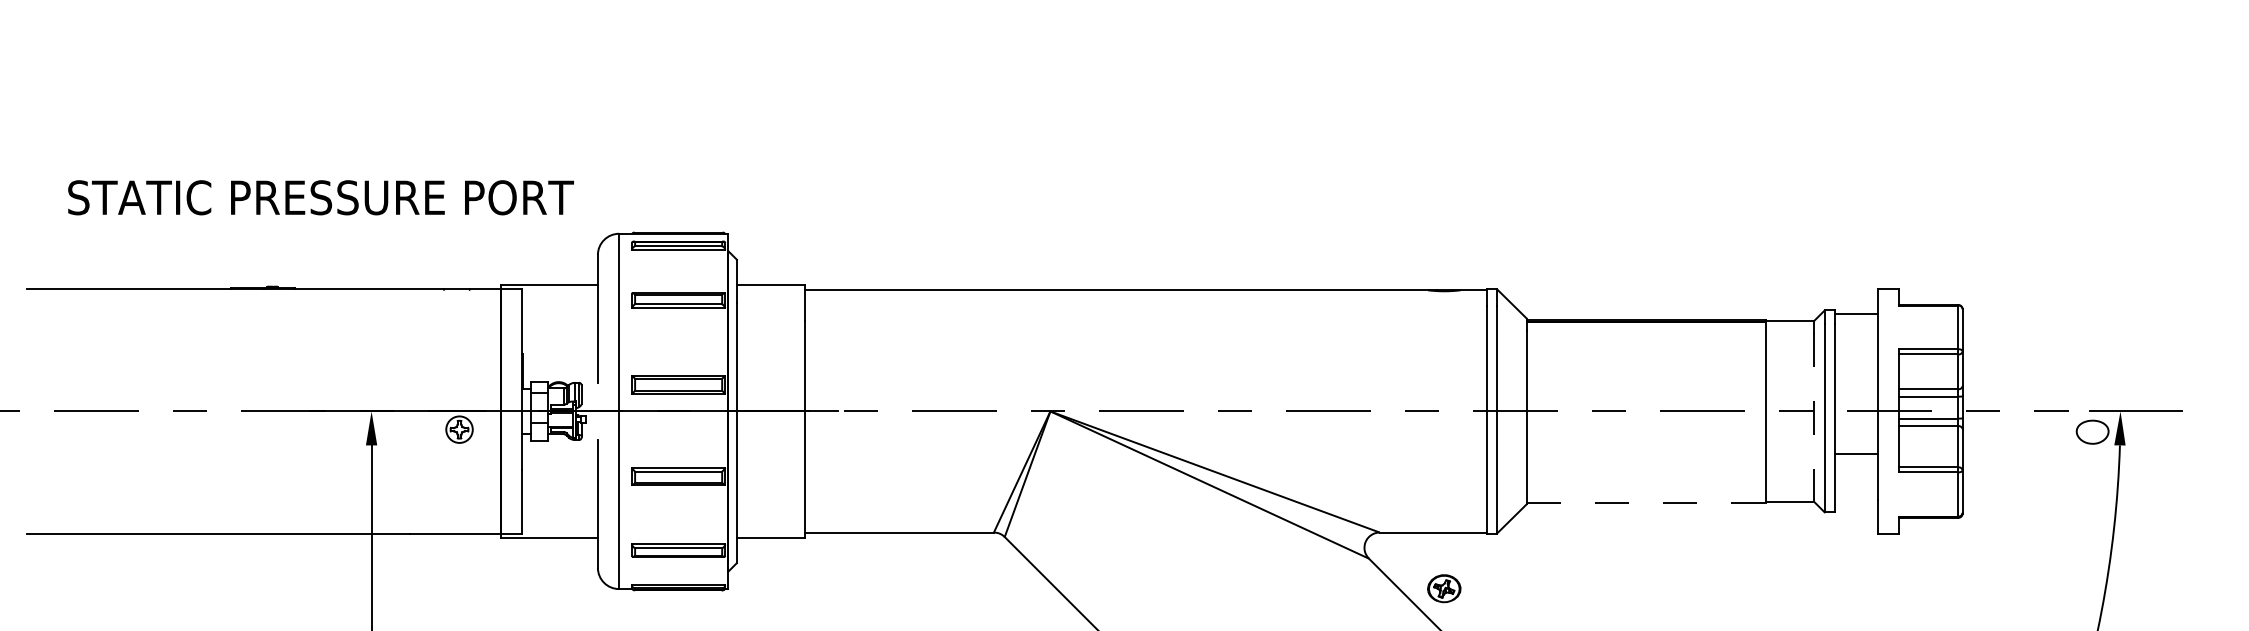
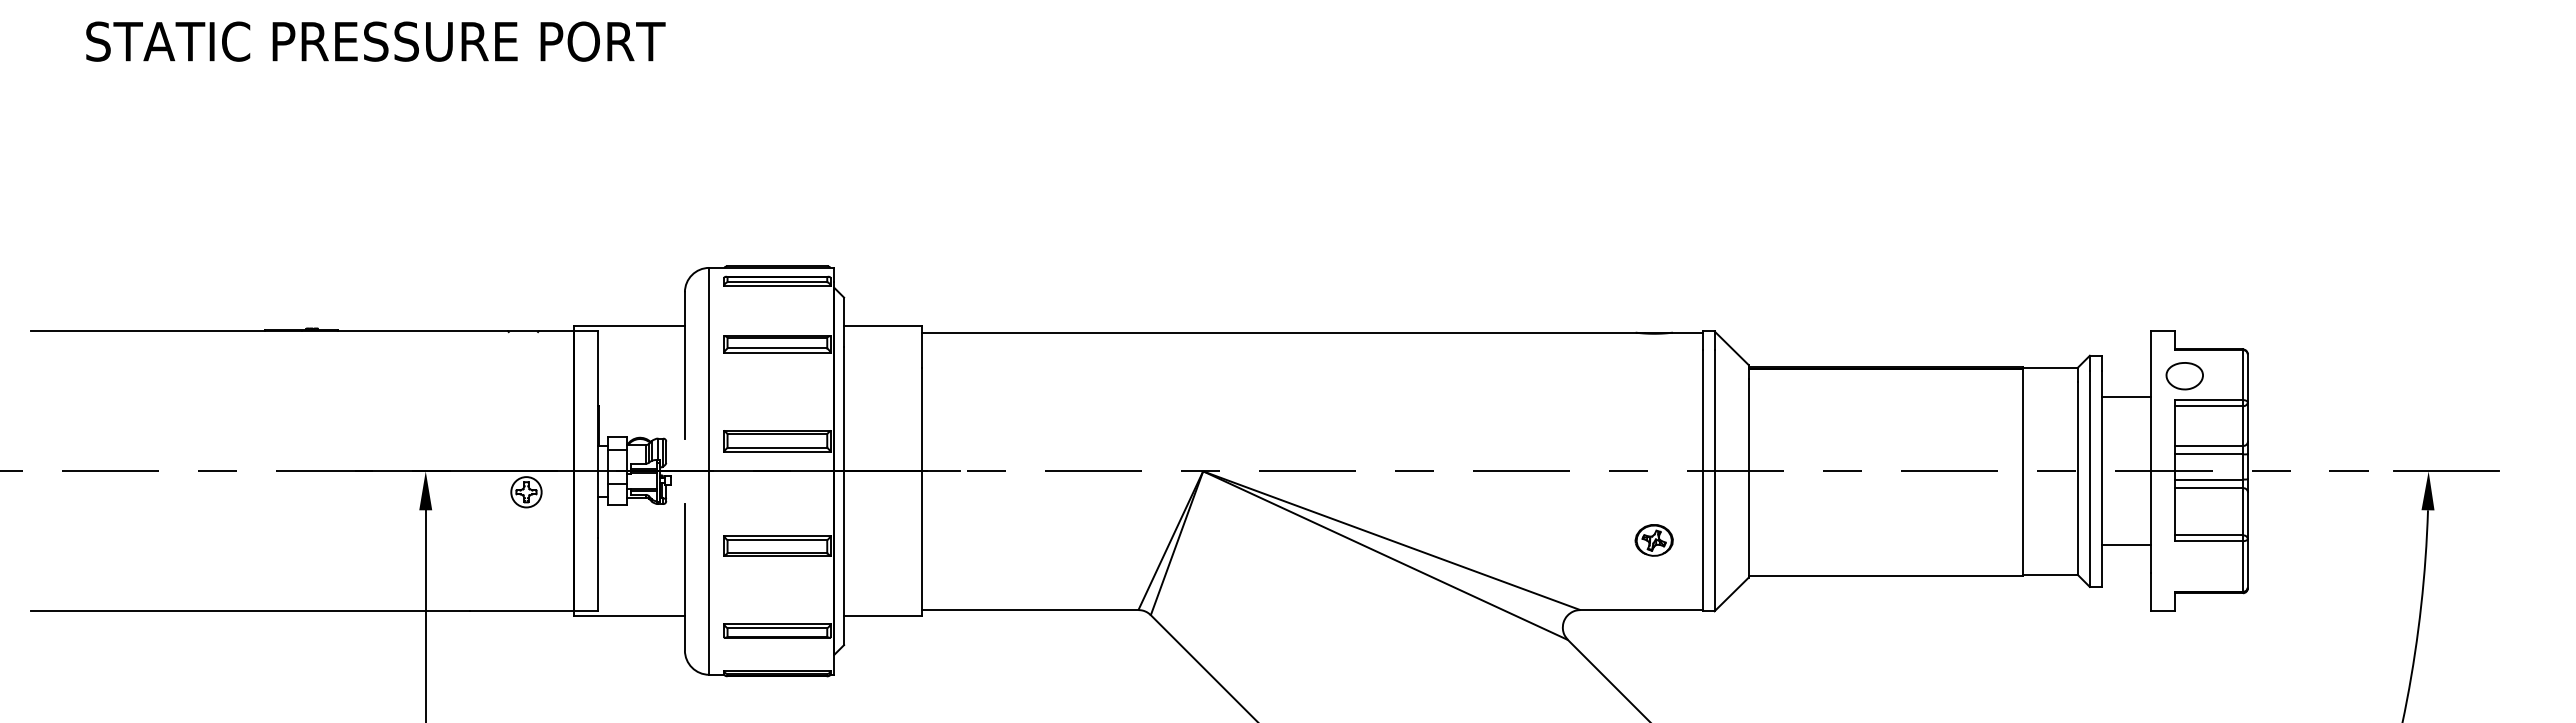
text: (320, 197) -> (375, 41), moved
line: (1856, 313) -> (2126, 397), moved
line: (1813, 417) -> (2077, 478), dashed -> solid
part: (2092, 432) -> (2184, 376), moved
line: (1856, 454) -> (2126, 545), moved
line: (1647, 502) -> (1886, 575), dashed -> solid
part: (1443, 588) -> (1653, 540), moved

